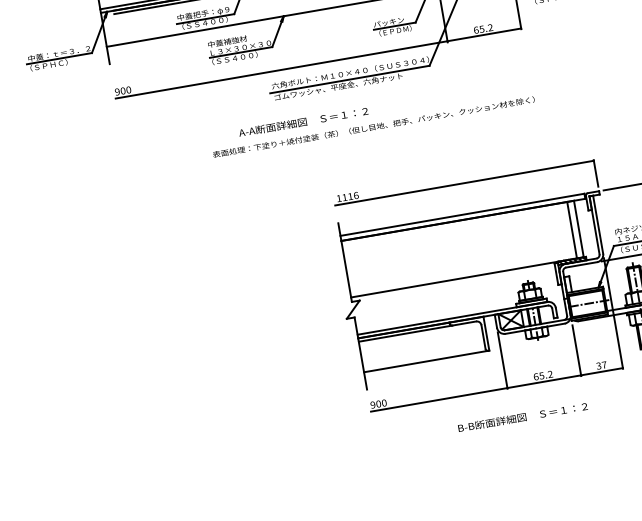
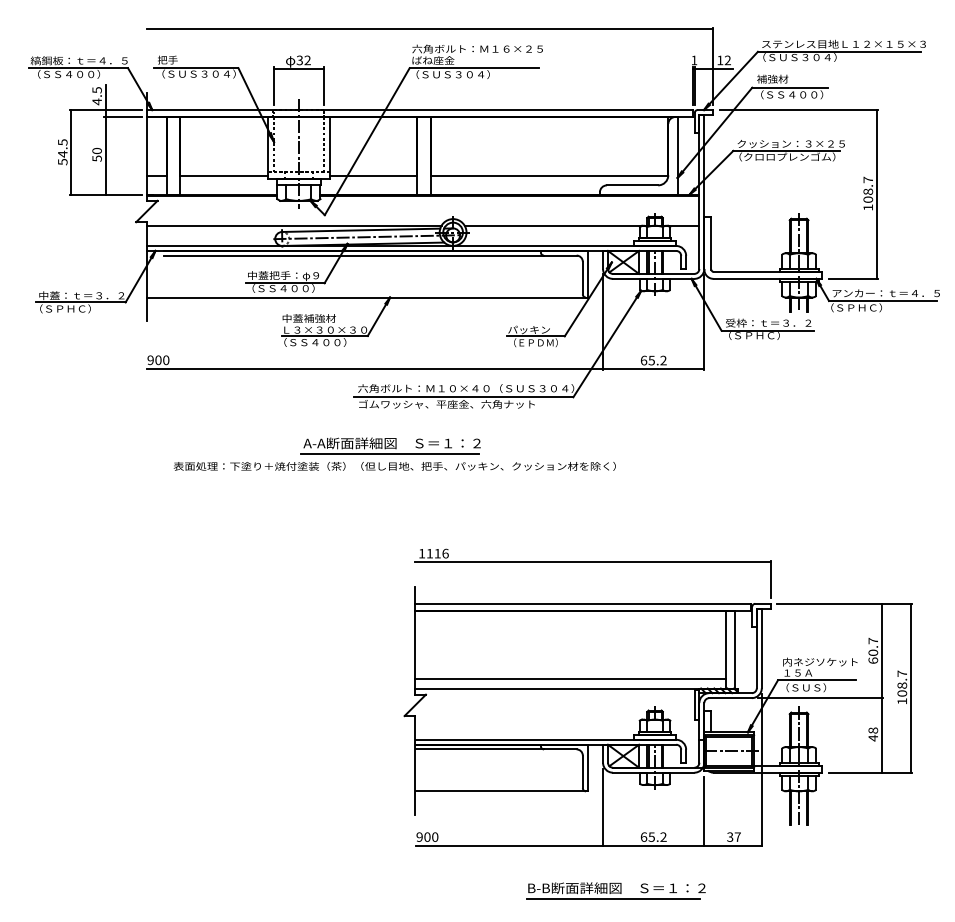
text: (373, 127) -> (394, 466), moved
line: (302, 129) -> (389, 453), added
line: (462, 271) -> (570, 679), added
line: (521, 425) -> (613, 898), added

